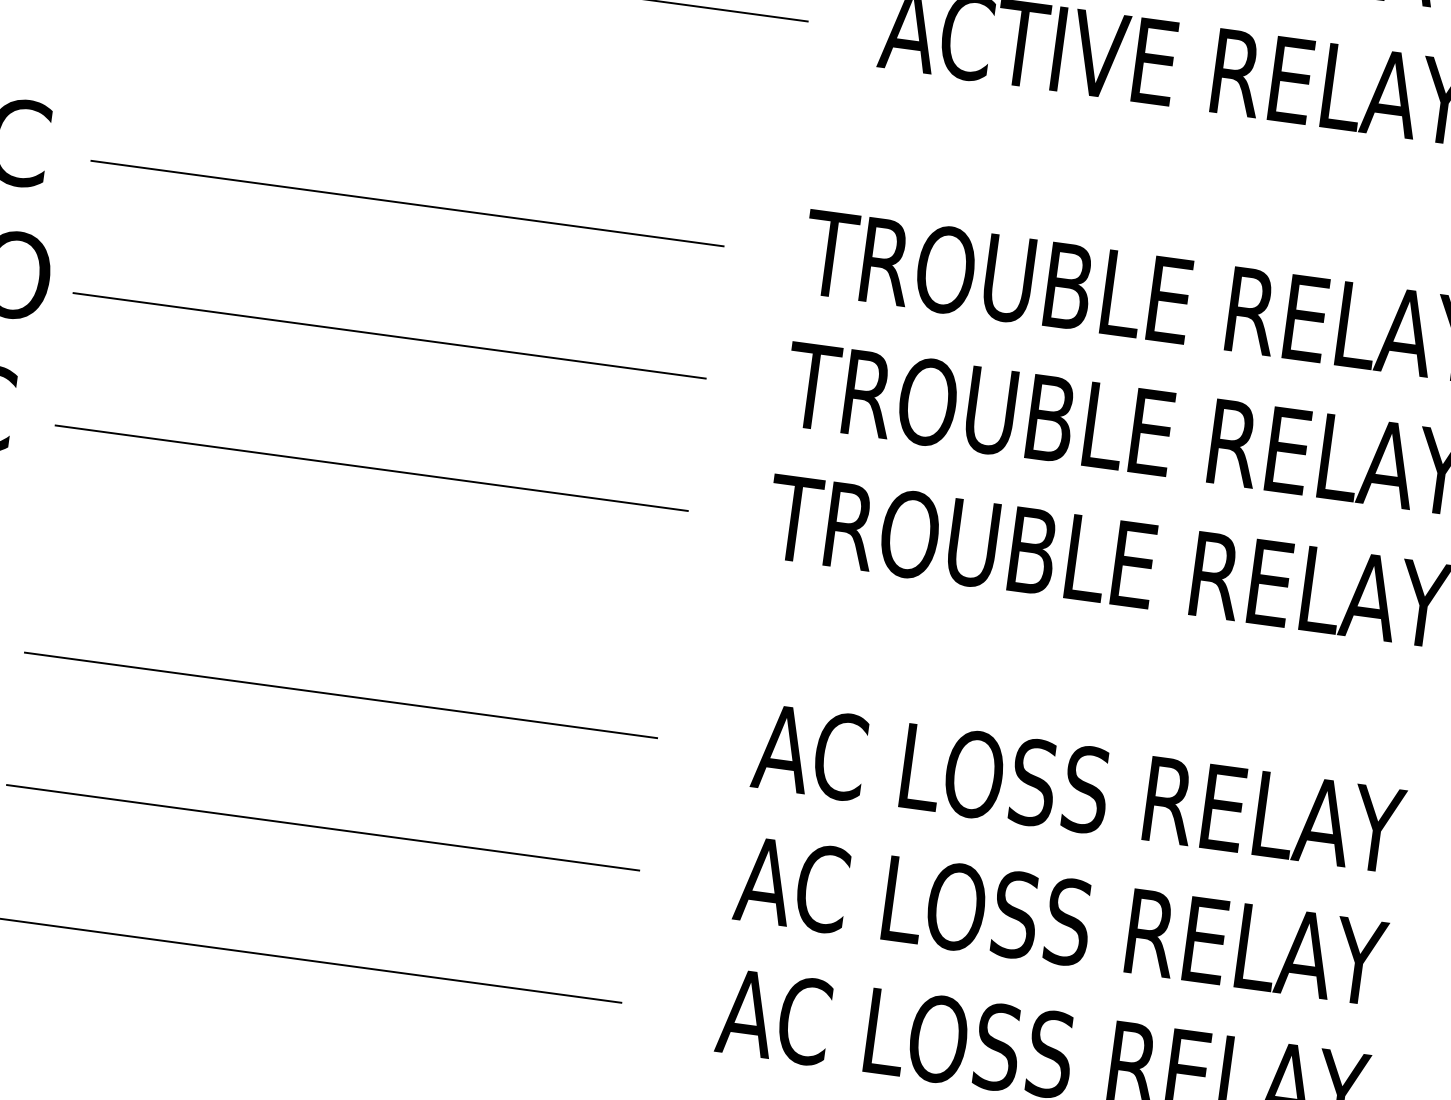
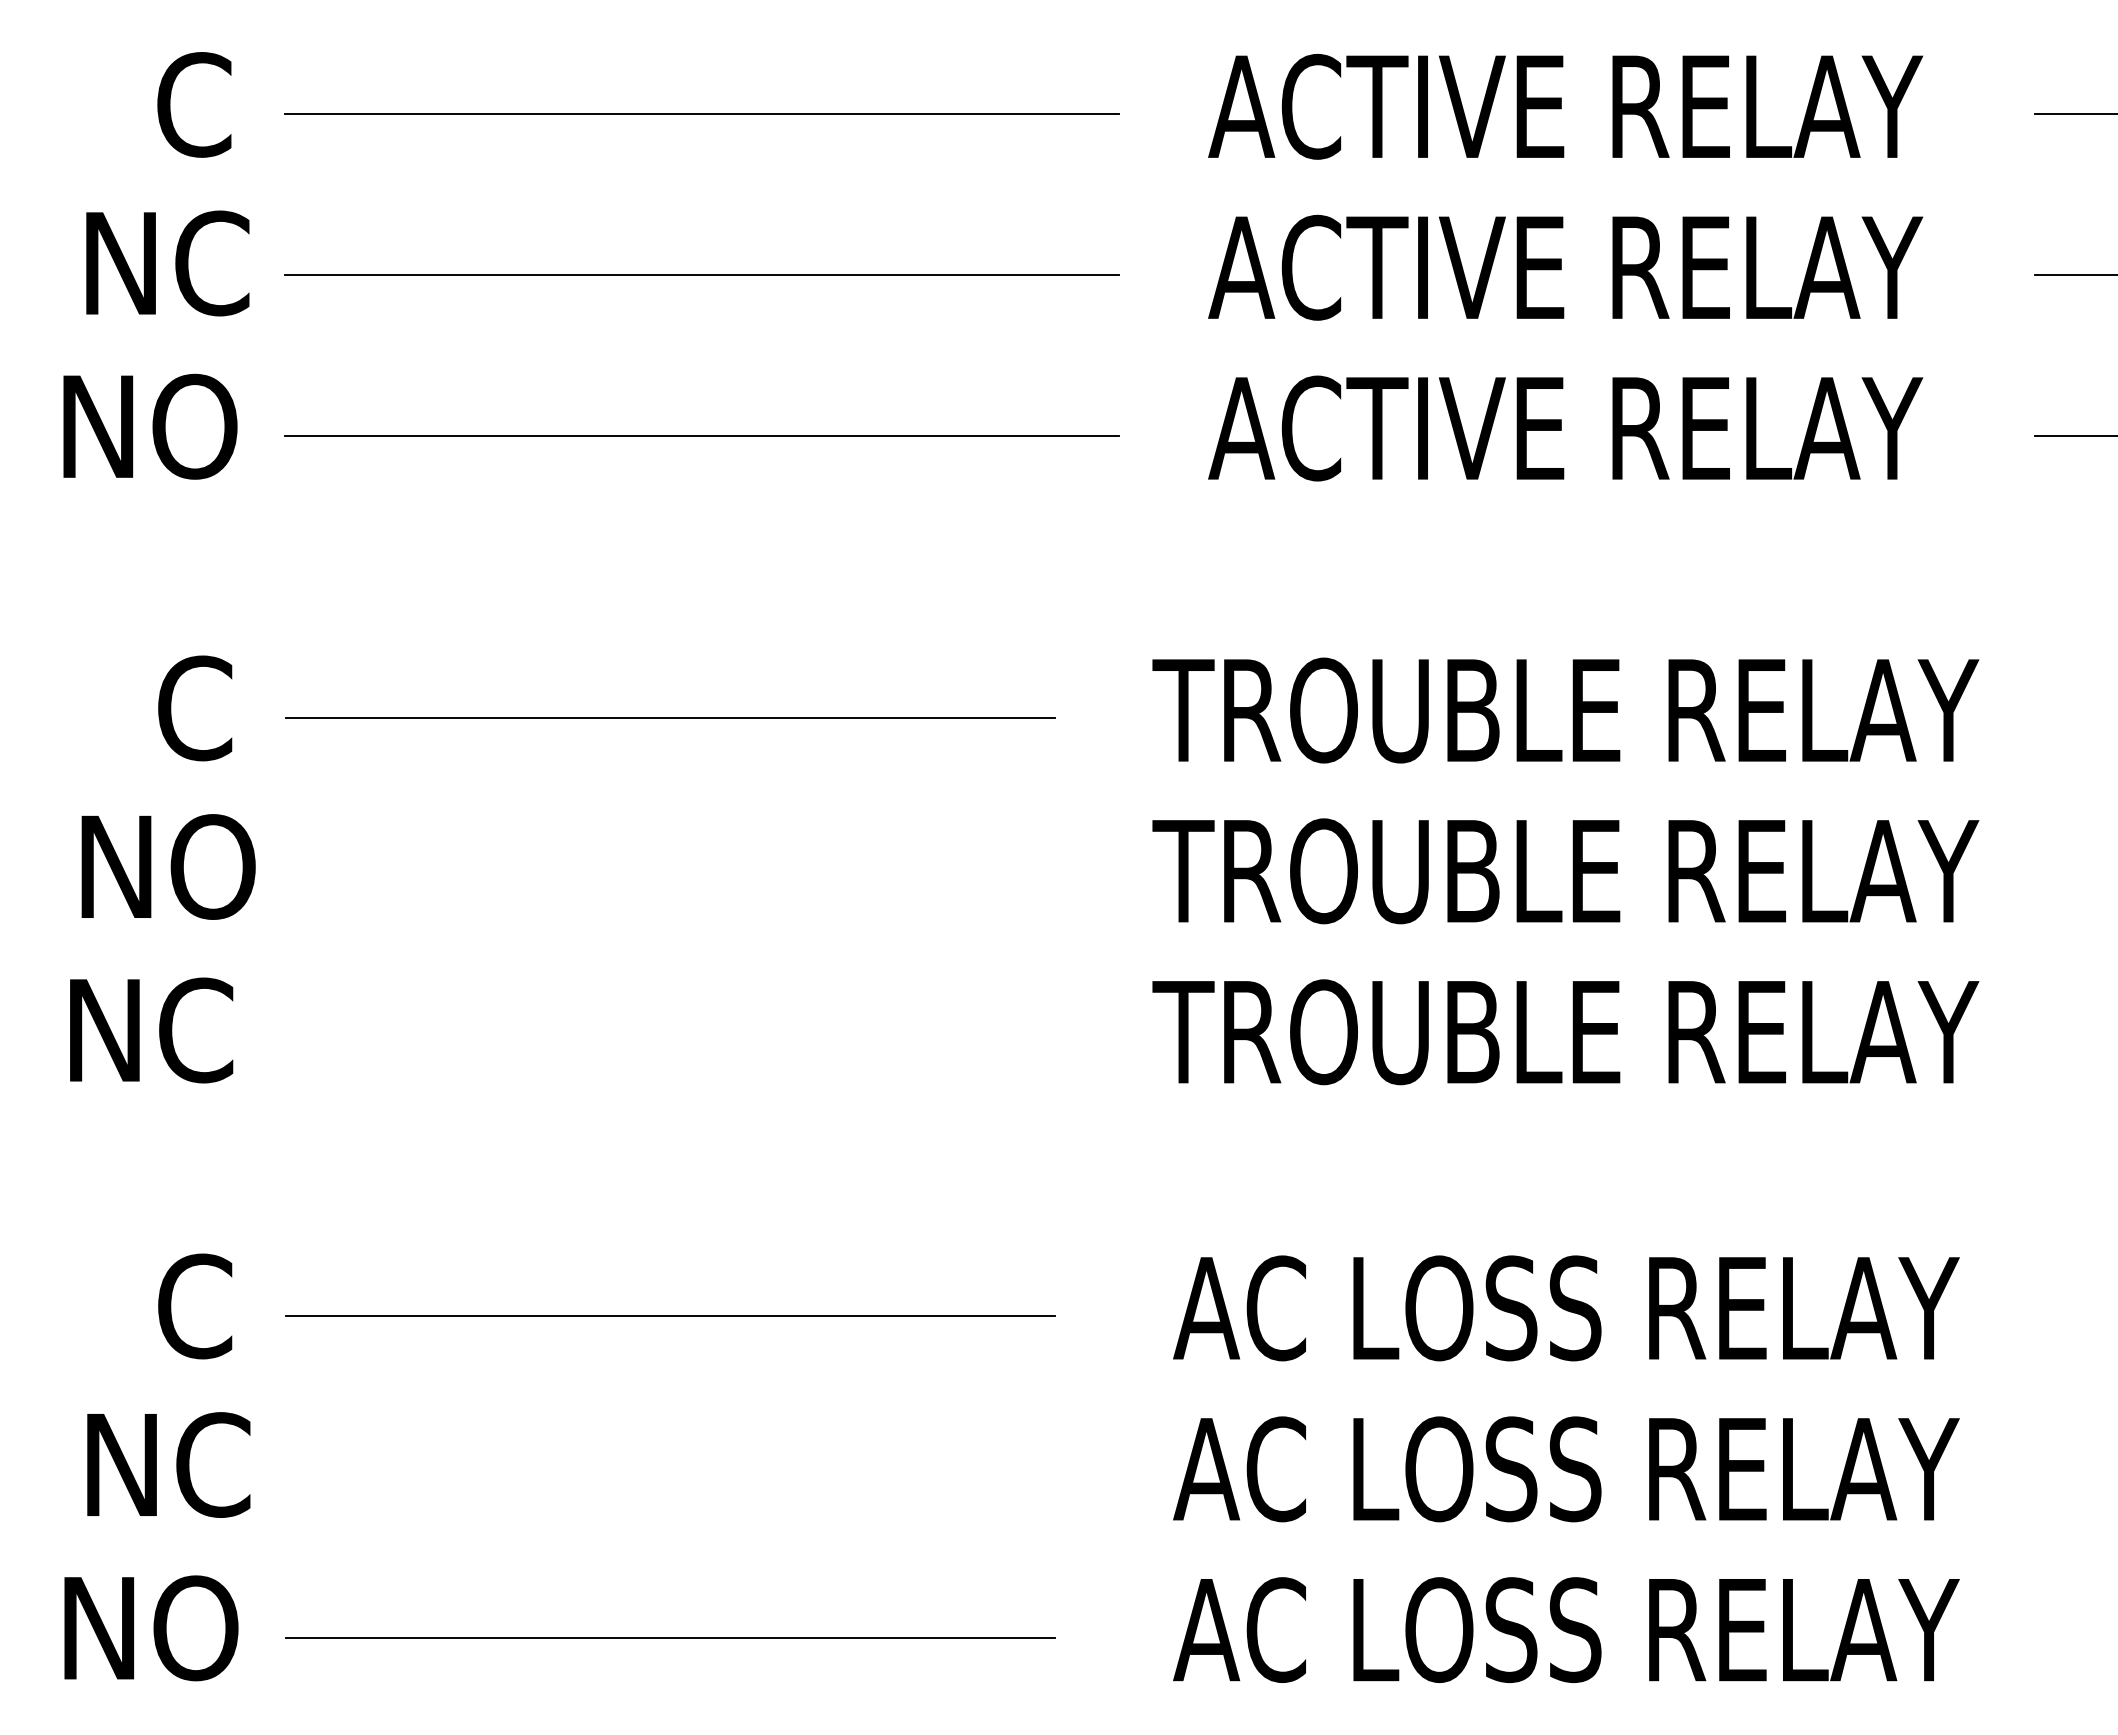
line: (389, 335) -> (670, 878), removed
line: (371, 467) -> (670, 1039), removed
line: (323, 827) -> (670, 1476), removed

